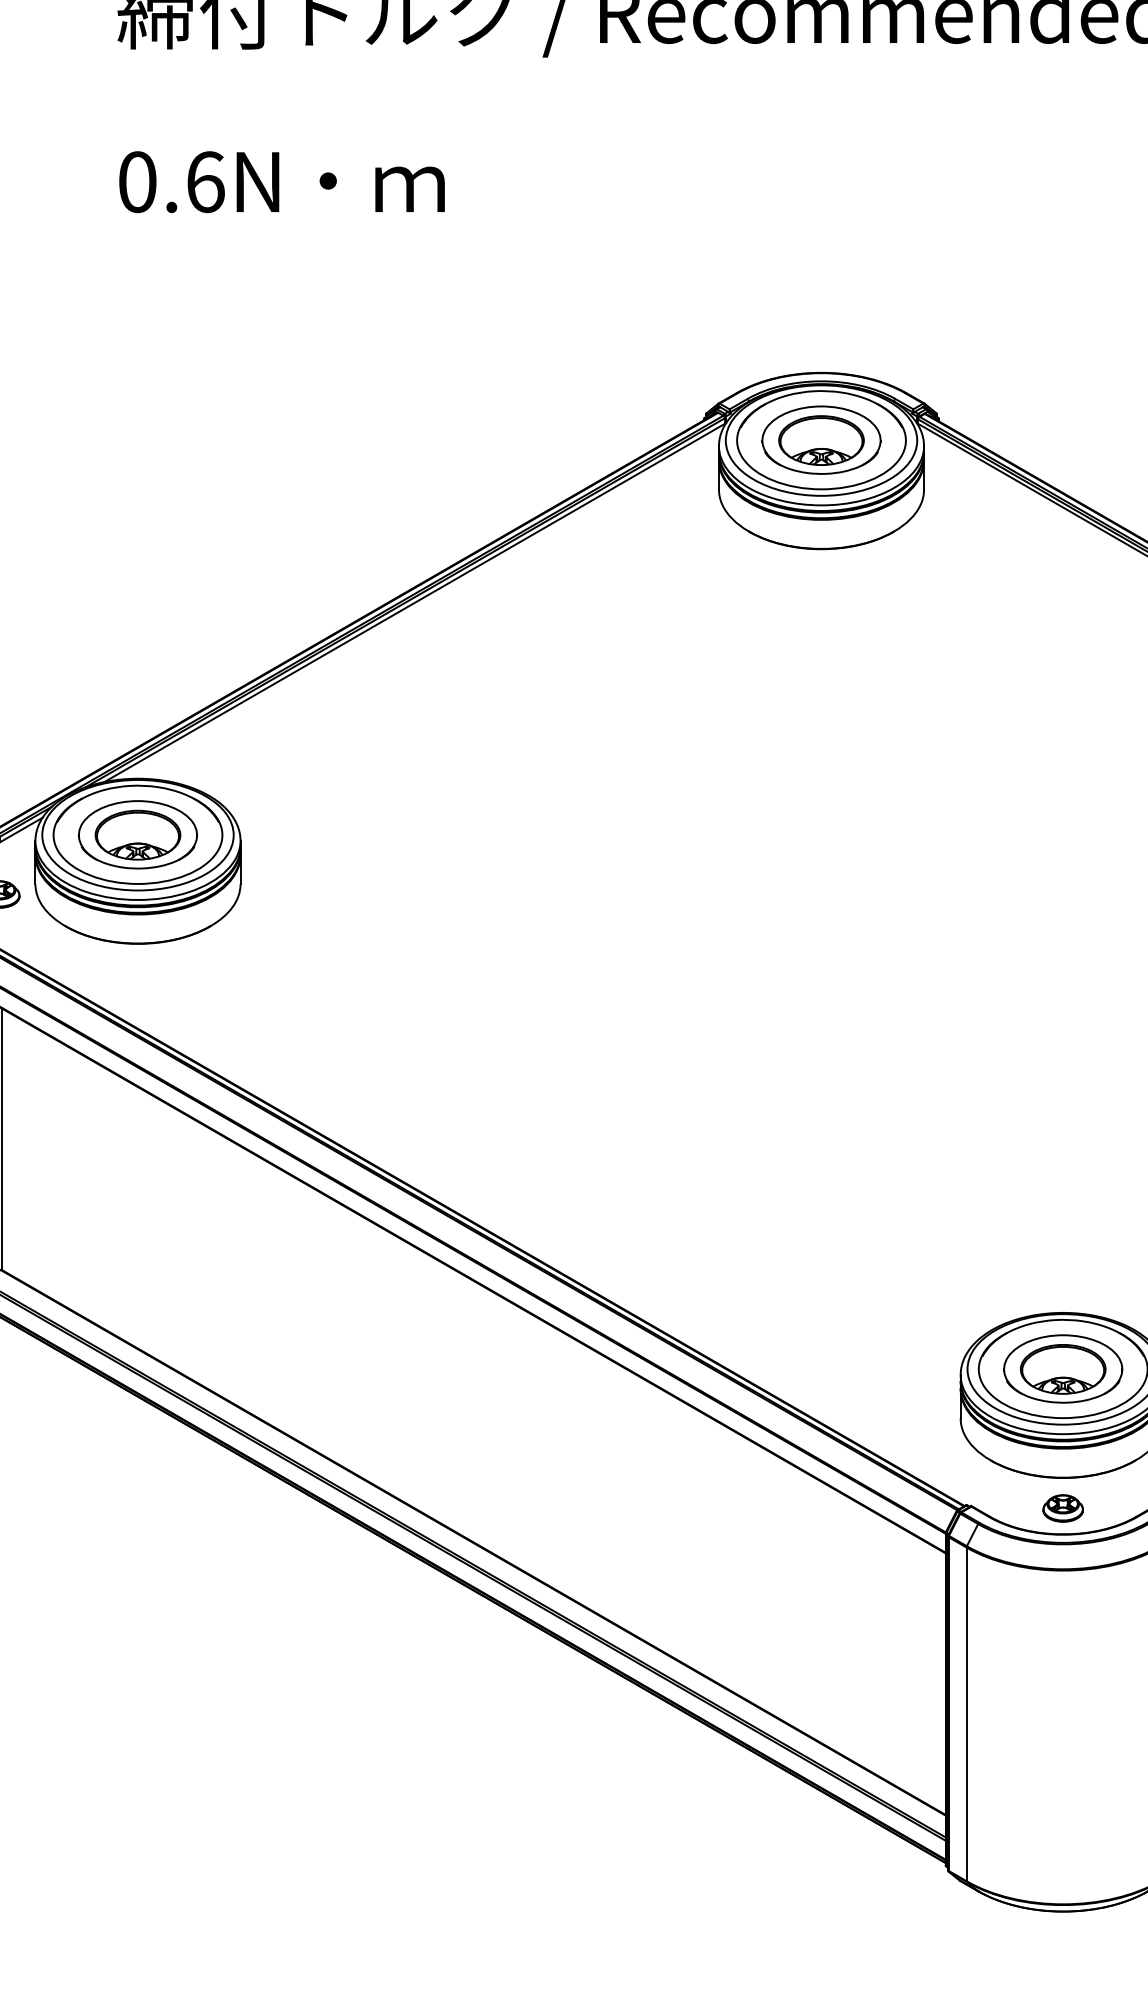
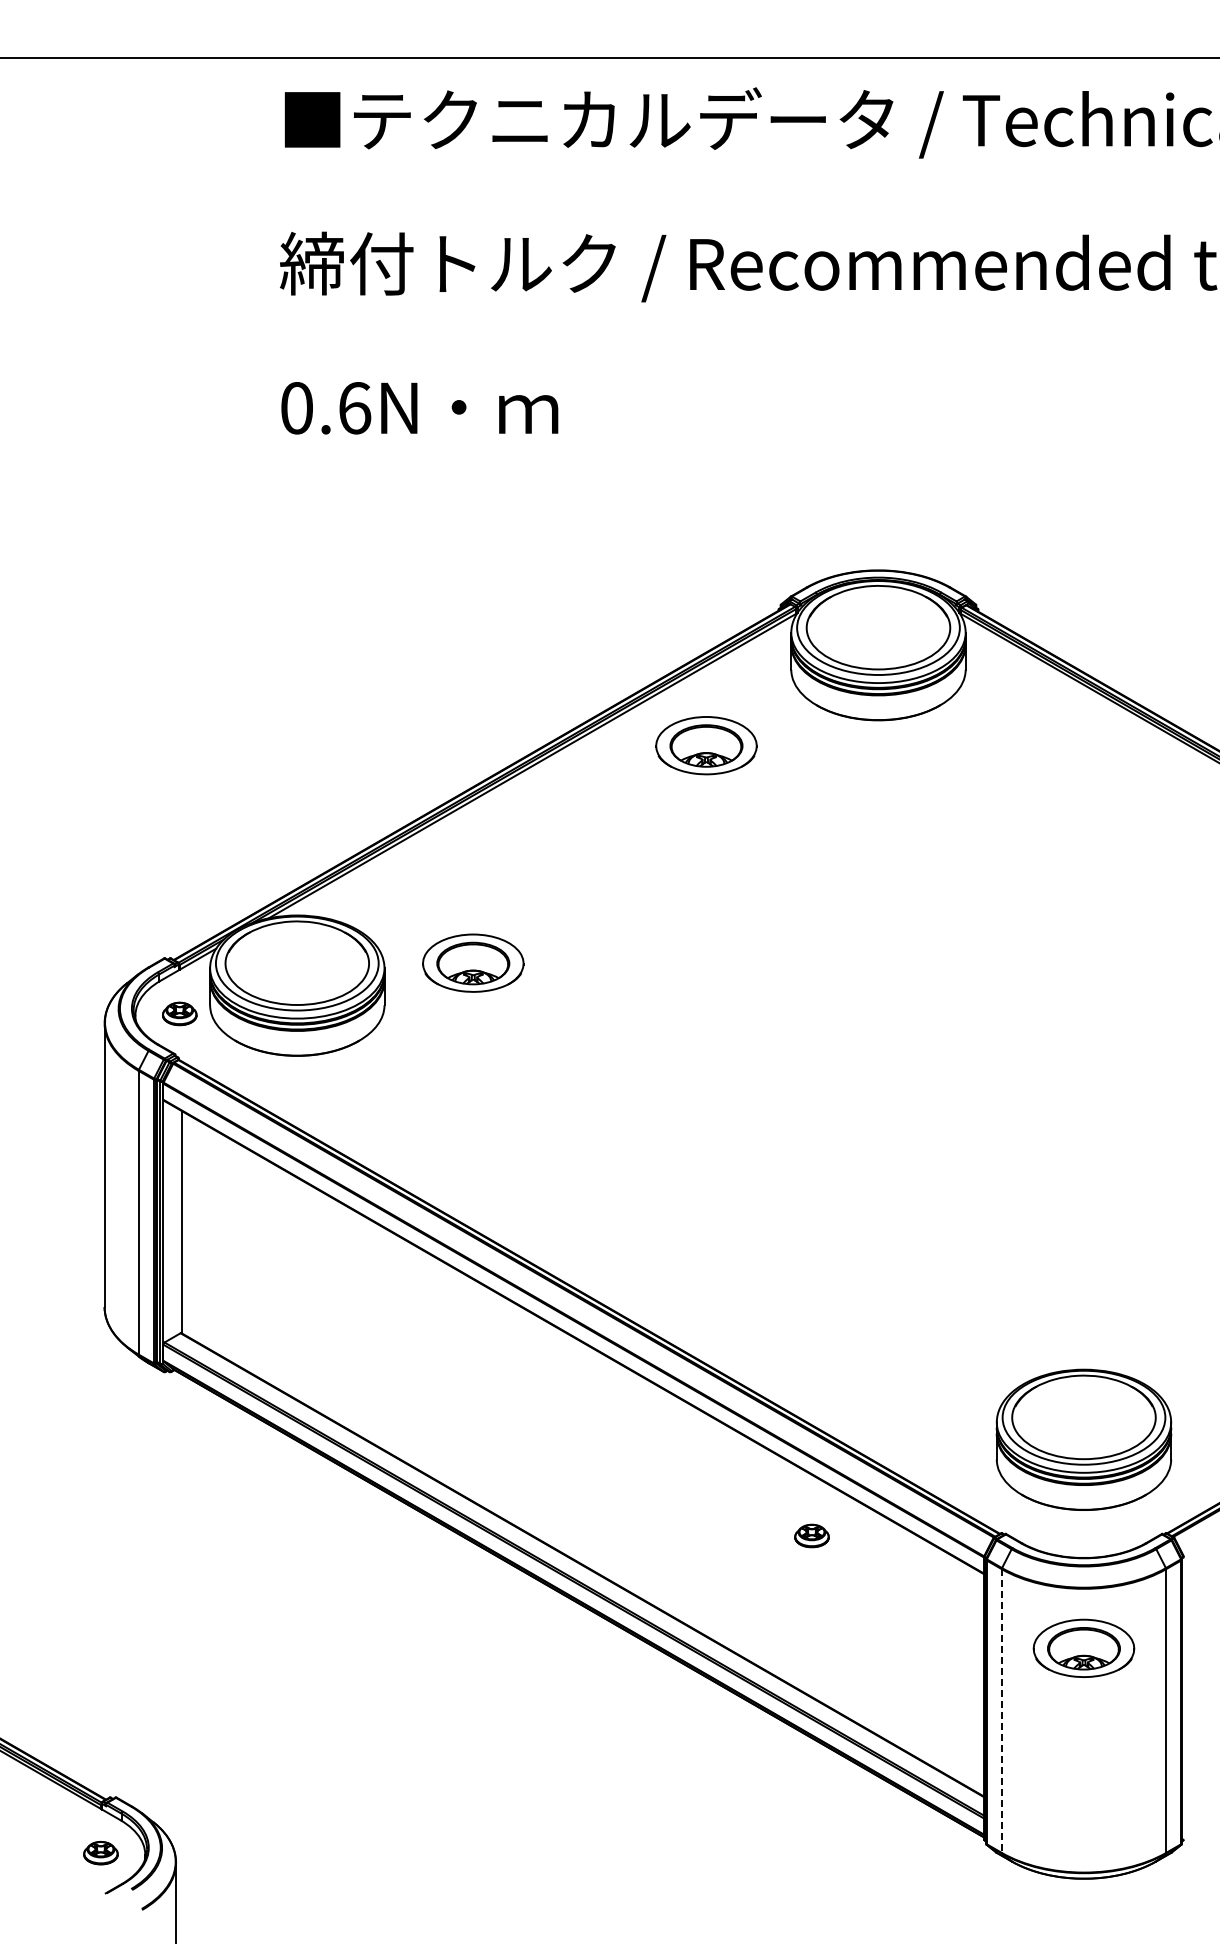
part: (821, 439) -> (706, 745), moved
part: (138, 833) -> (473, 962), moved
part: (1062, 1367) -> (1083, 1647), moved
part: (1062, 1507) -> (811, 1535), moved
line: (966, 1714) -> (1001, 1711), solid -> dashed

